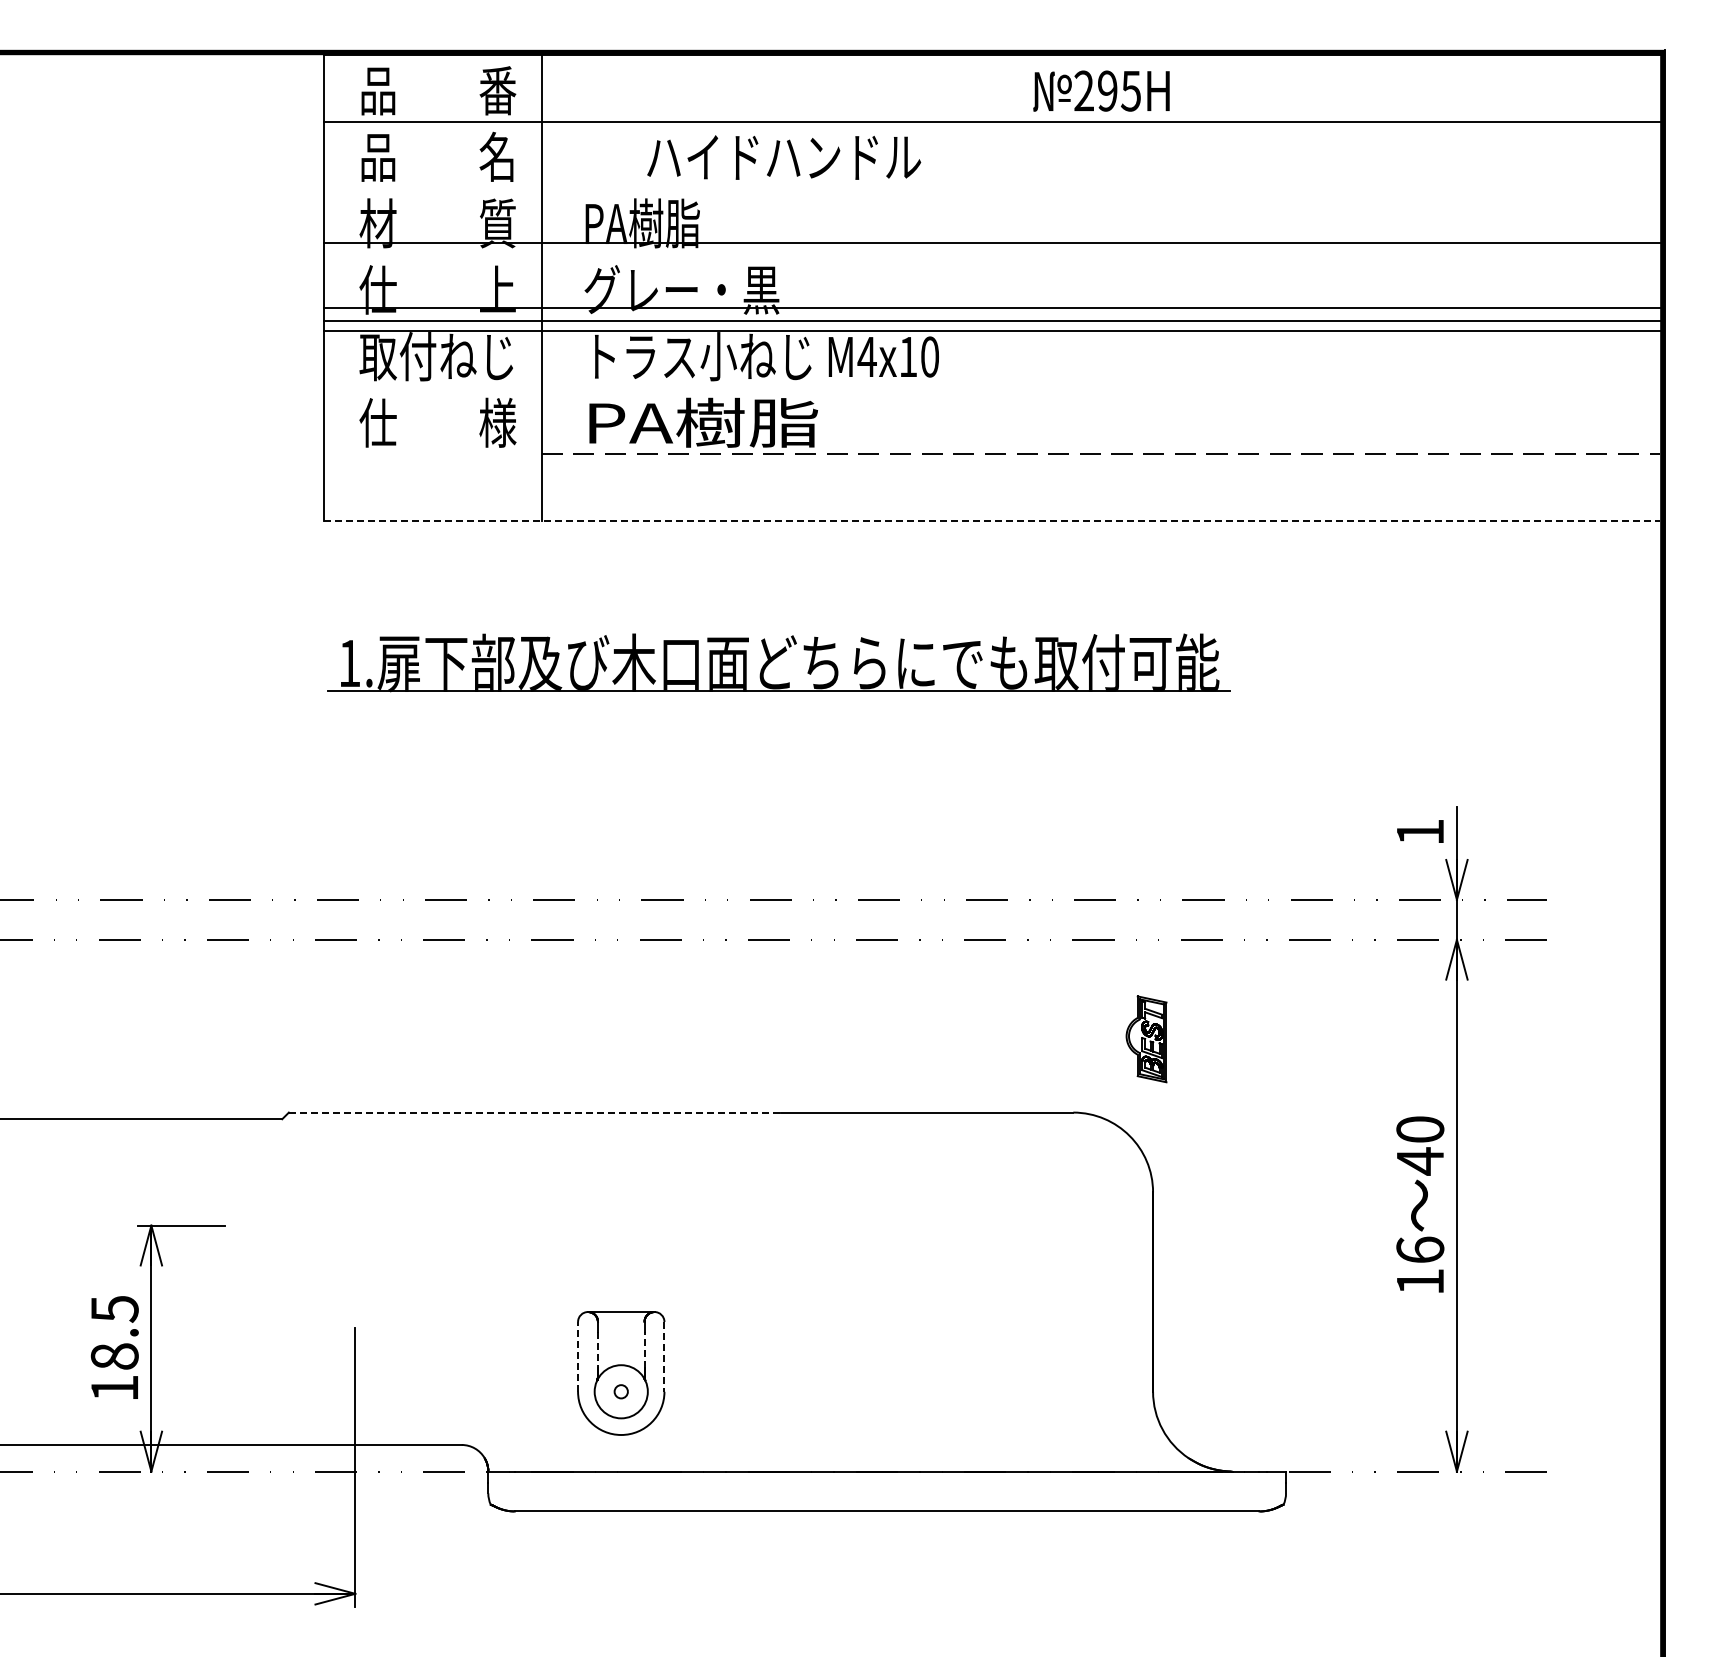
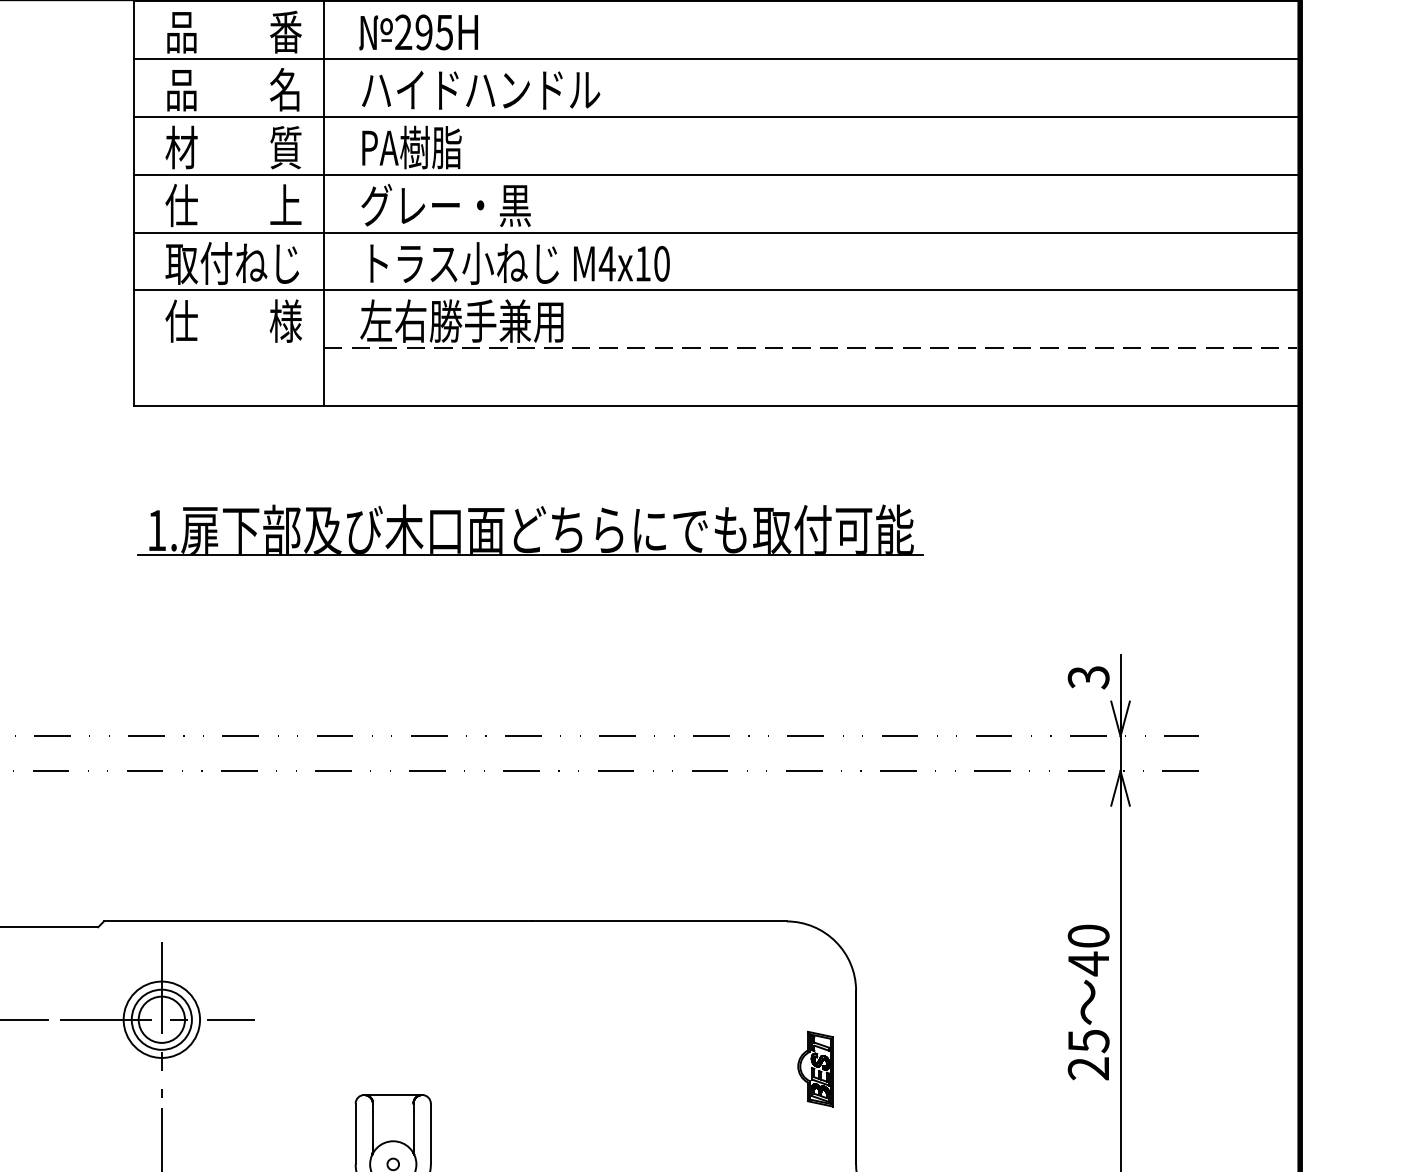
text: (1101, 90) -> (418, 31), moved
text: (784, 157) -> (481, 90), moved
line: (991, 243) -> (715, 117), moved
line: (991, 307) -> (715, 174), moved
line: (991, 330) -> (715, 290), moved
text: (700, 422) -> (462, 320), PA樹脂 -> 左右勝手兼用
line: (992, 520) -> (716, 406), dashed -> solid
text: (1420, 832) -> (1088, 677), 1 -> 3
part: (1146, 1039) -> (815, 1069), moved
line: (534, 1112) -> (317, 921), dashed -> solid
part: (349, 1225) -> (156, 1019), added
text: (1420, 1265) -> (1088, 1054), 16 -> 25
line: (644, 1349) -> (413, 1127), dashed -> solid
line: (598, 1350) -> (373, 1128), dashed -> solid
line: (578, 1356) -> (356, 1133), dashed -> solid
line: (664, 1356) -> (430, 1133), dashed -> solid

